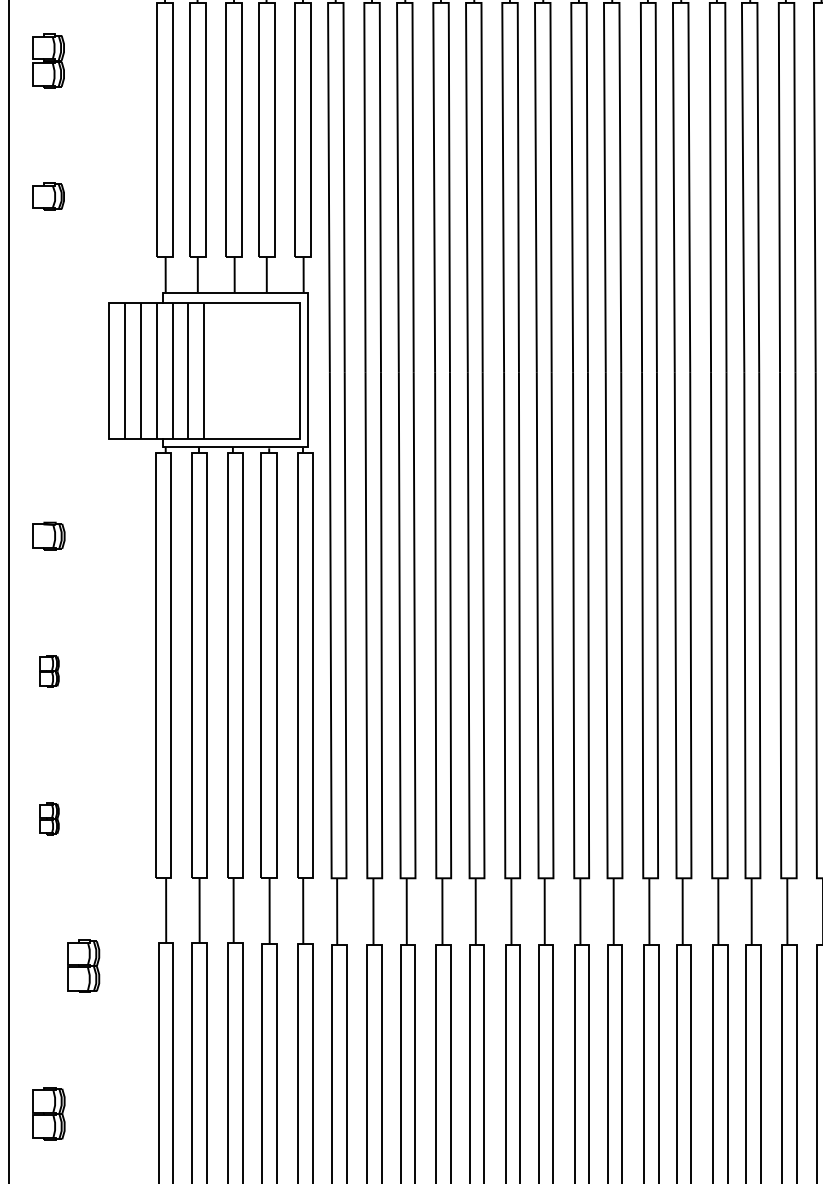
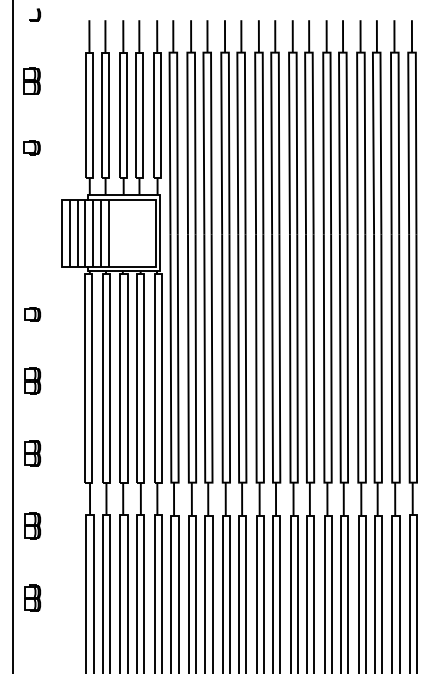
part: (49, 670) -> (32, 380), size x1.67
part: (49, 818) -> (32, 453), size x1.67
part: (83, 965) -> (32, 525), moved

